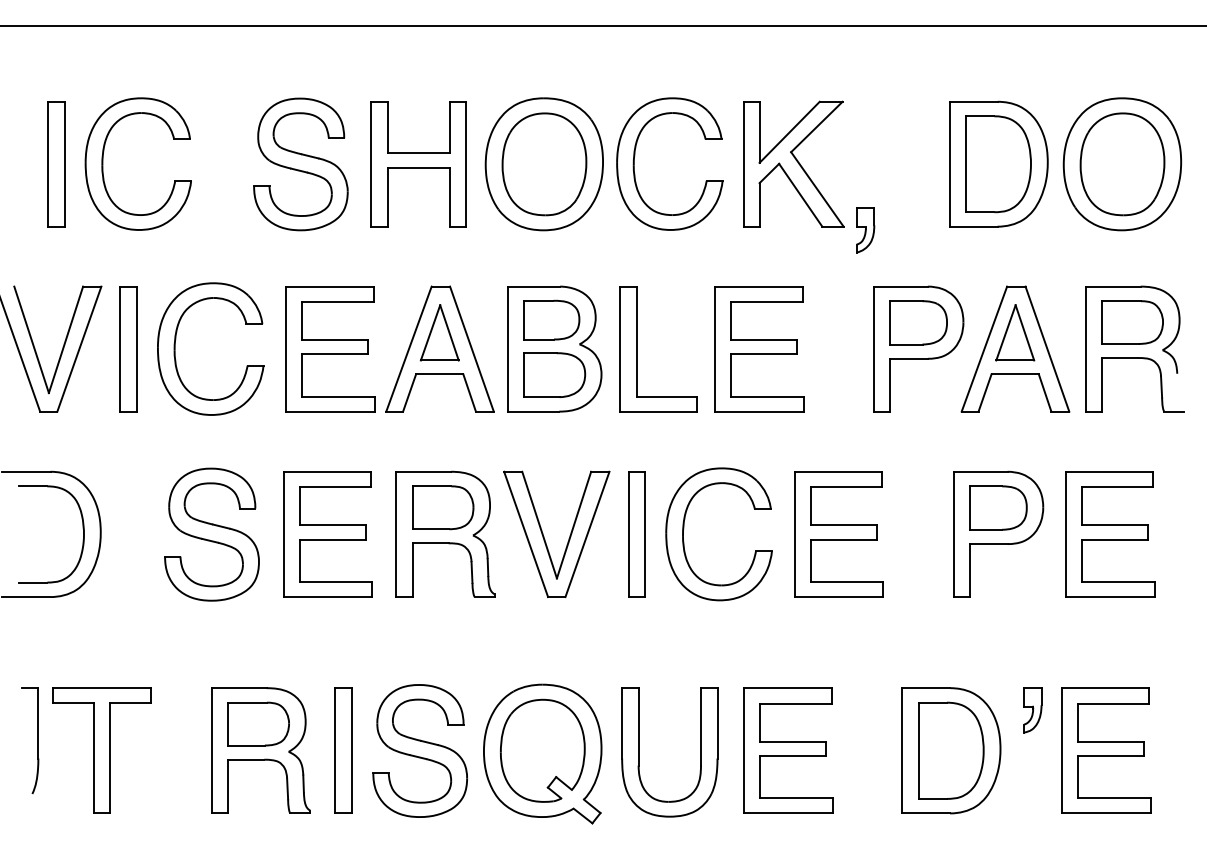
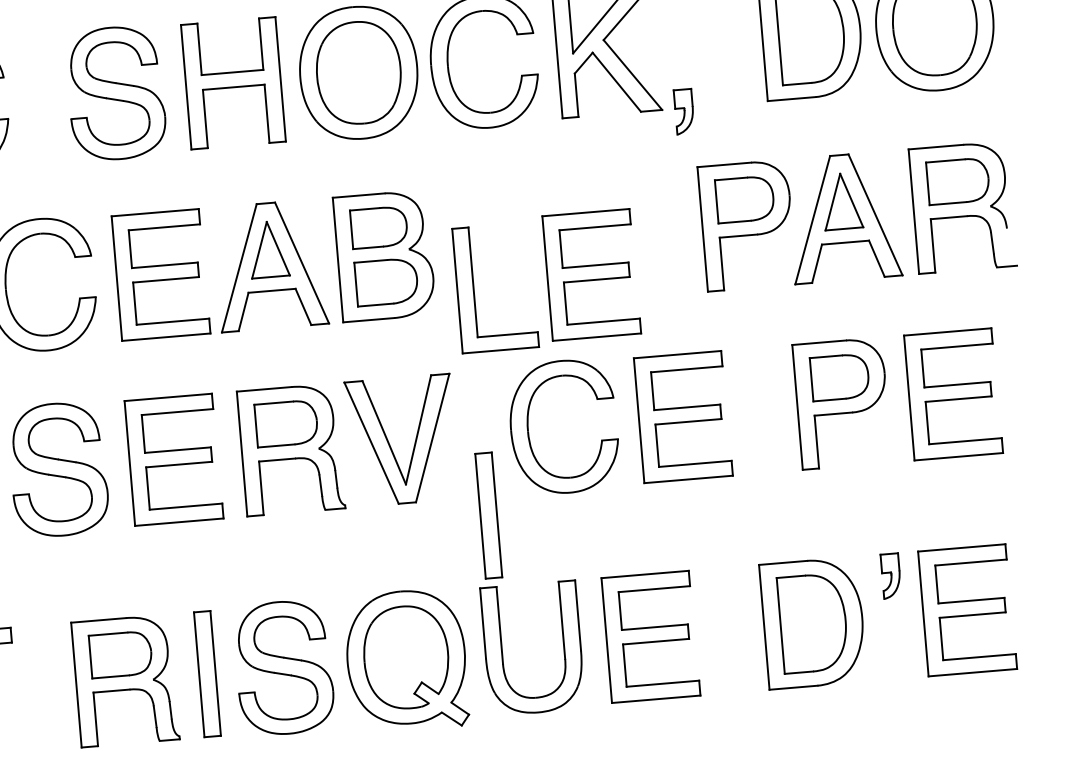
part: (637, 349) -> (474, 290), moved
part: (759, 349) -> (591, 275), moved
part: (636, 534) -> (488, 515), moved

